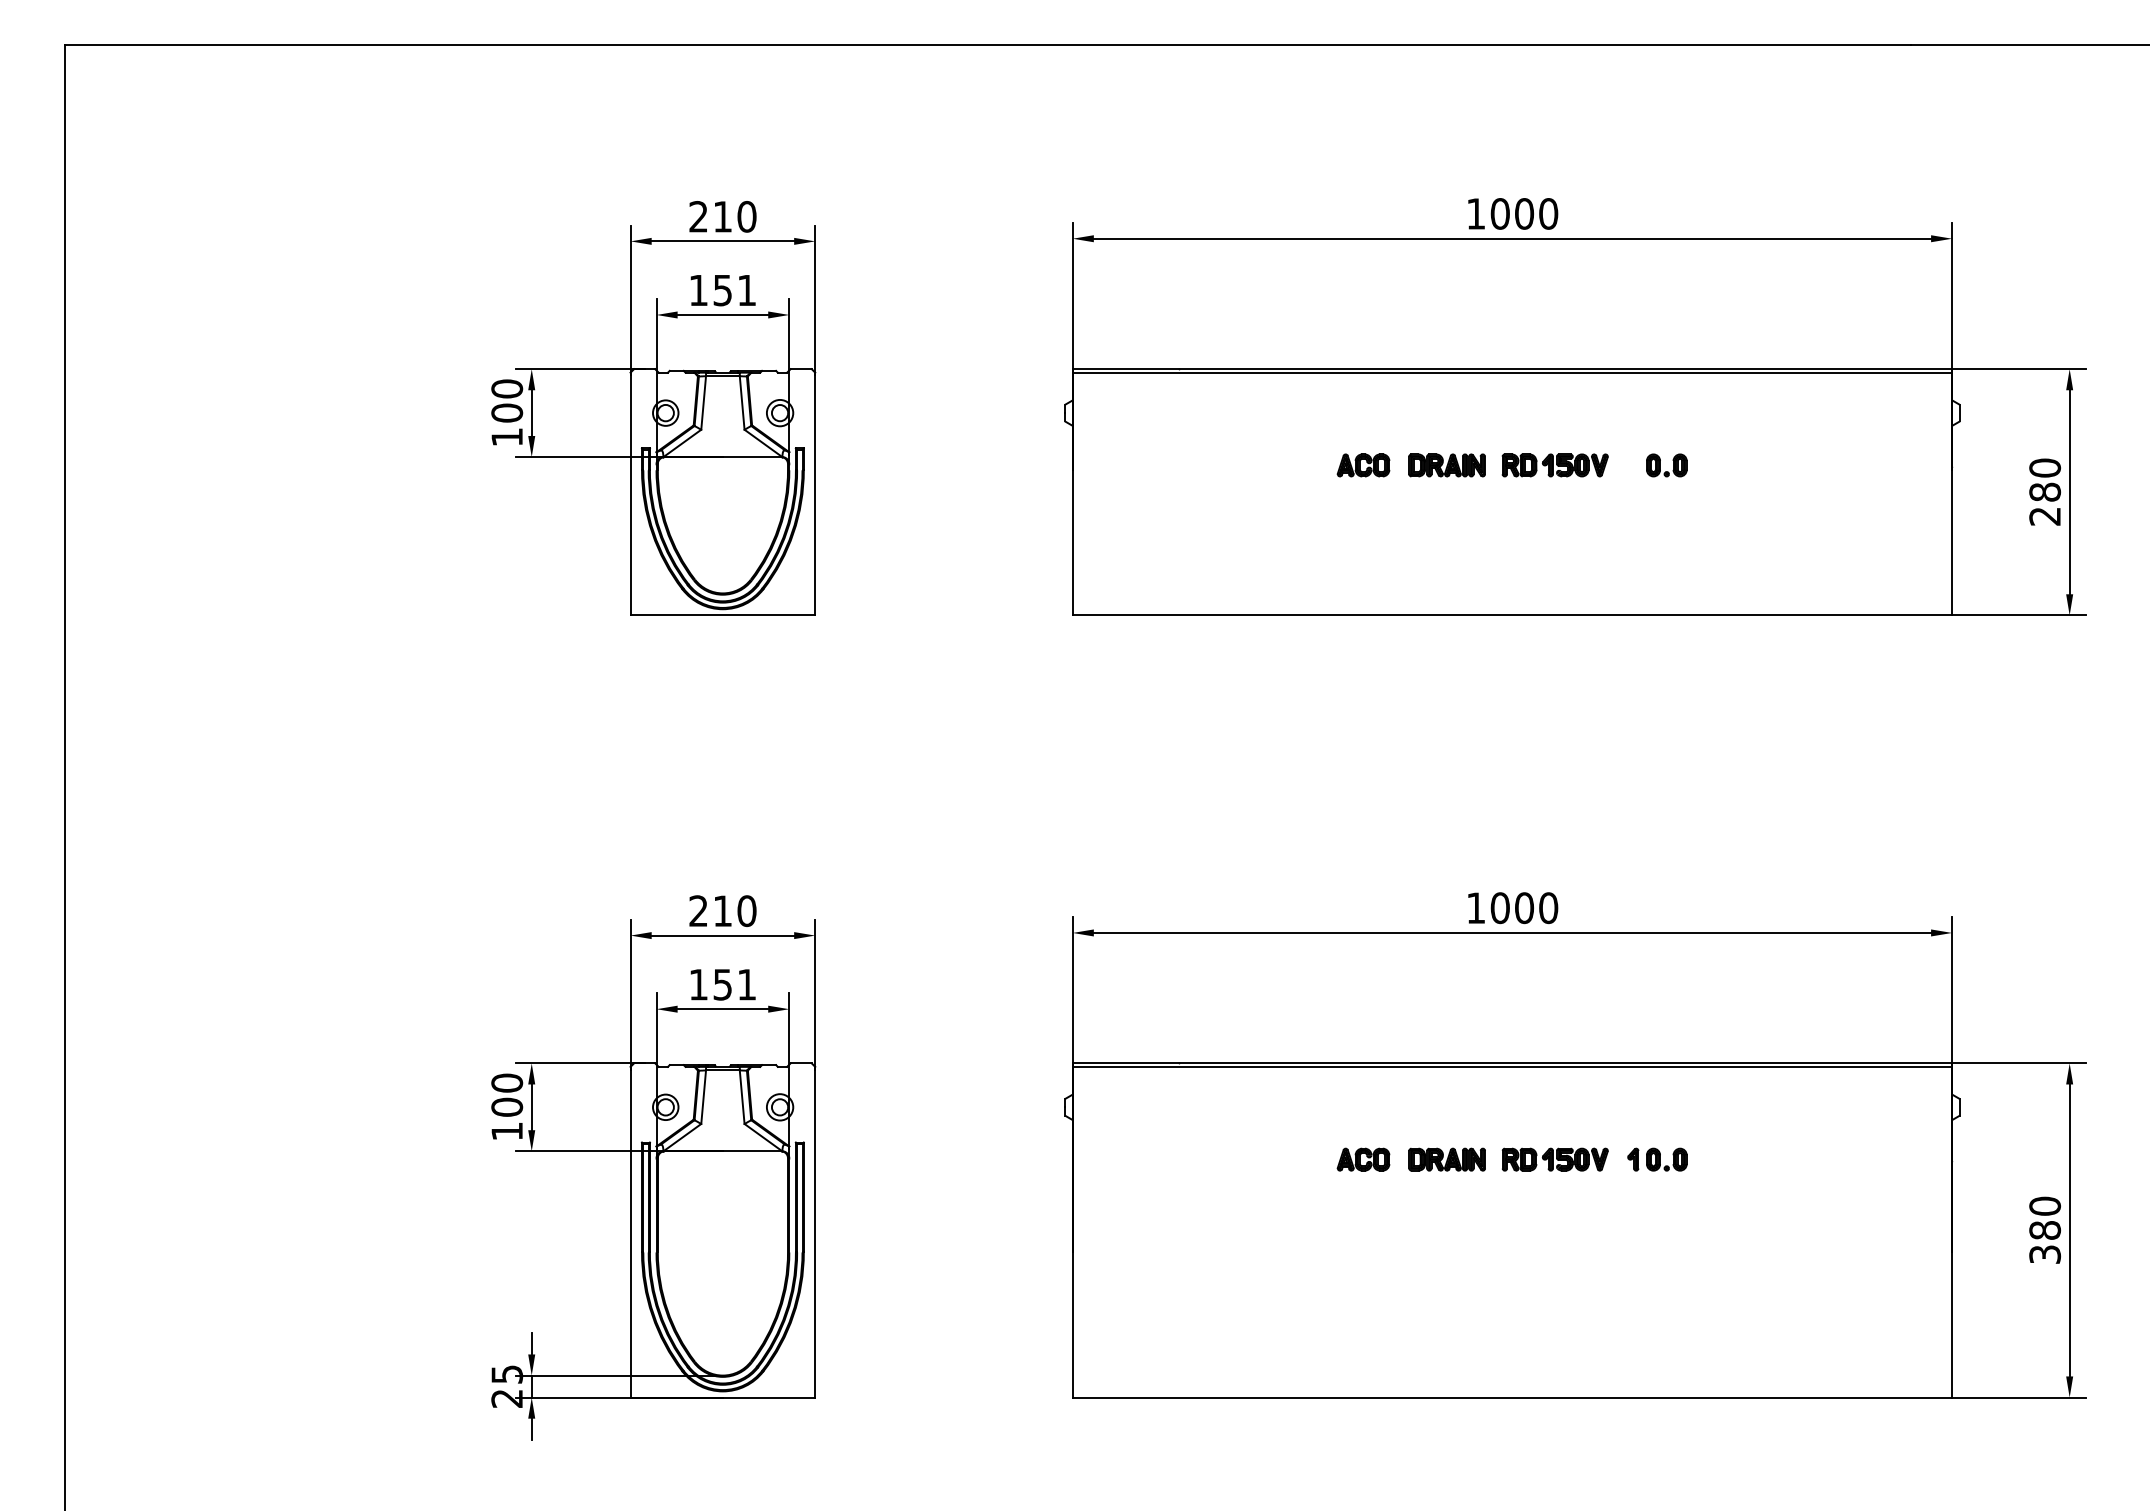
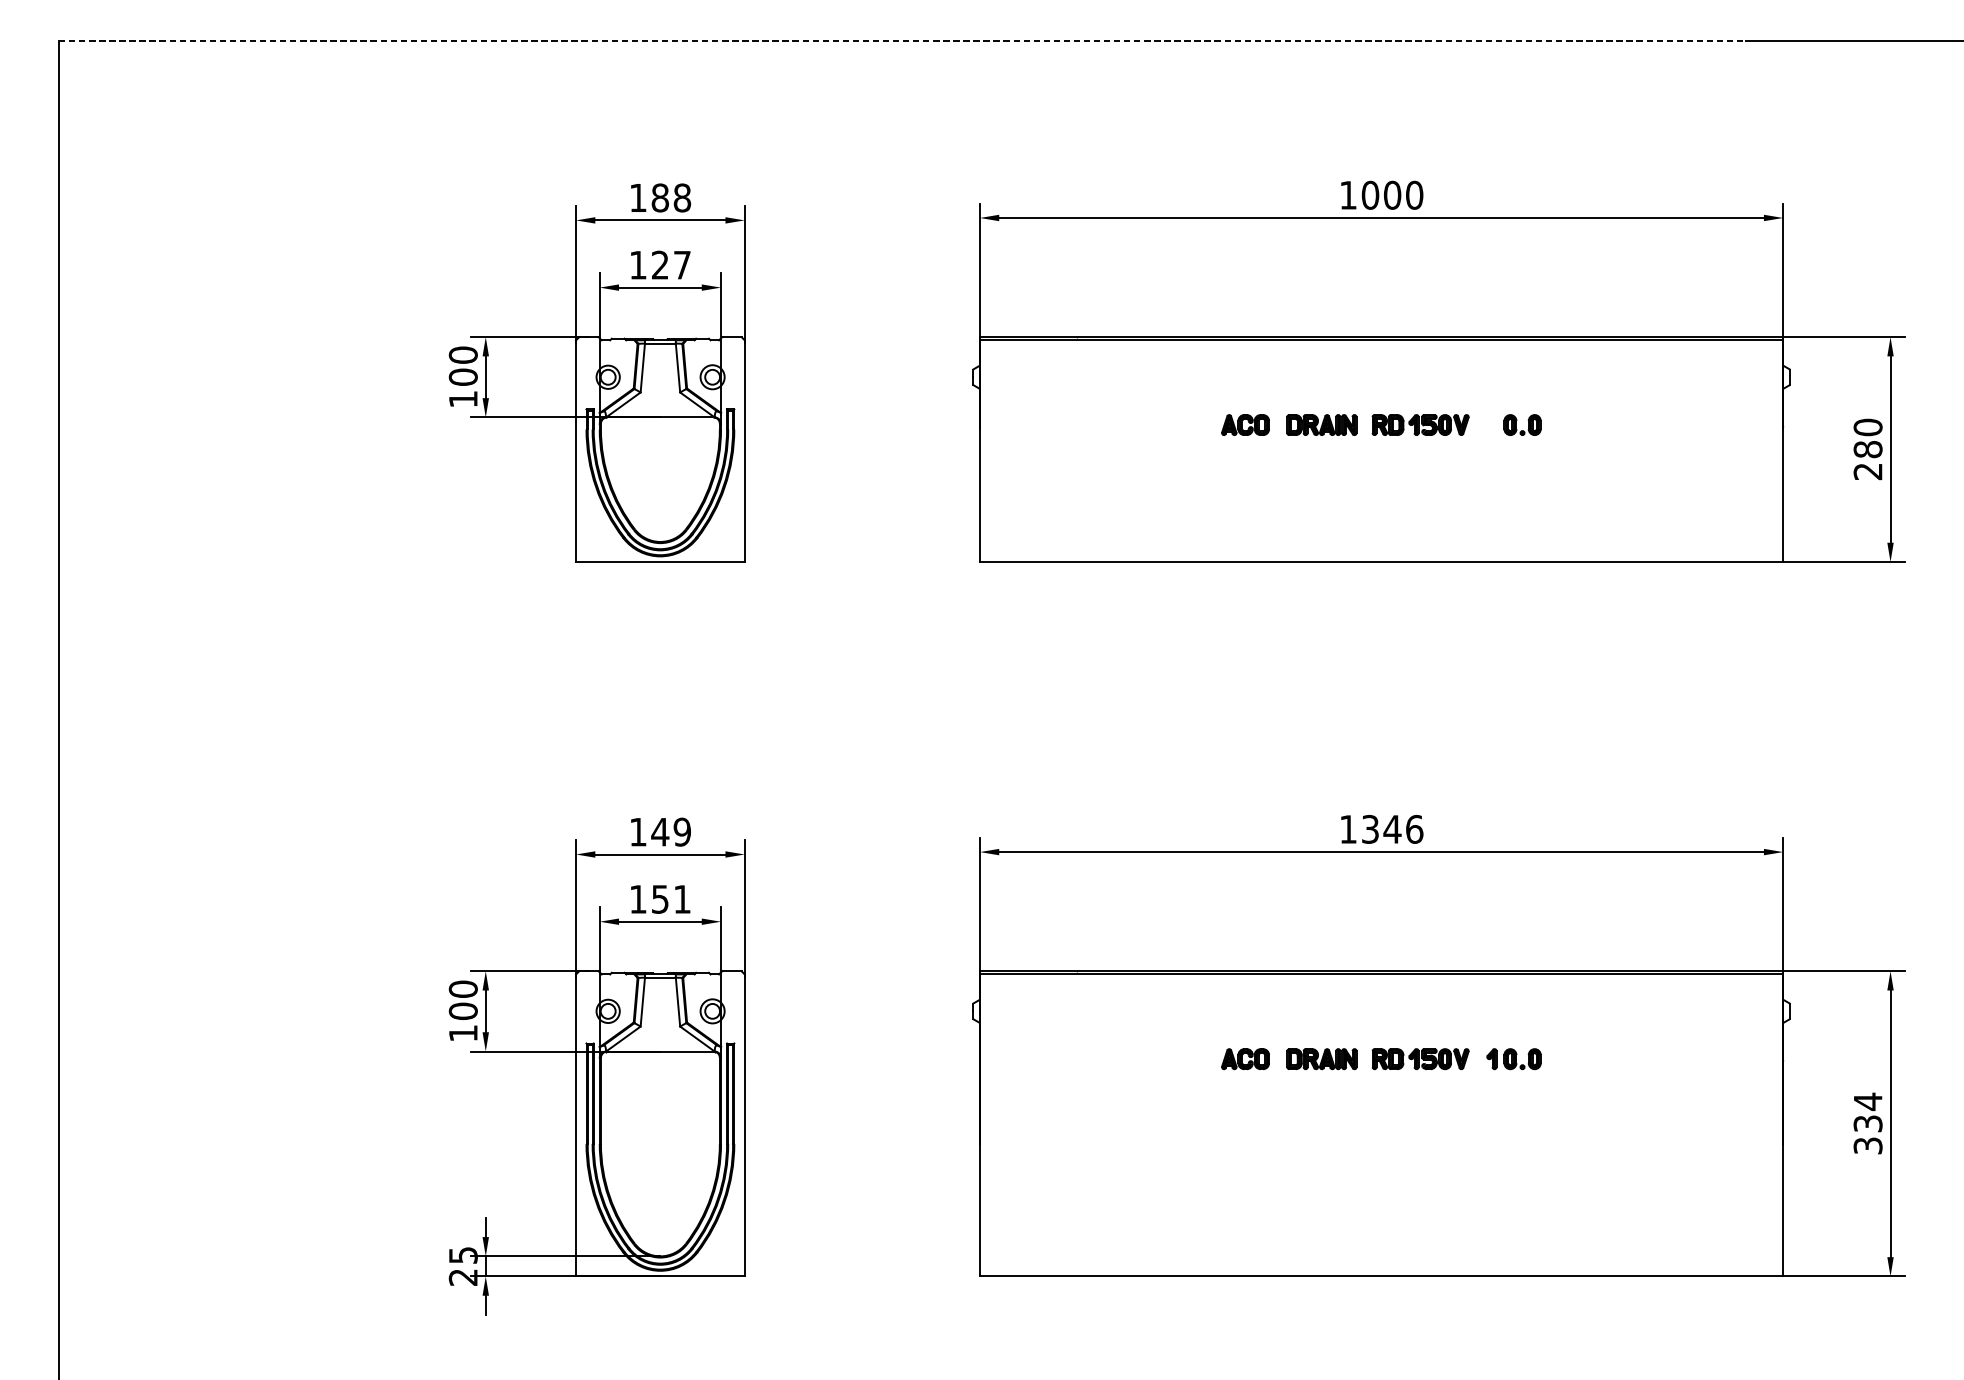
line: (988, 45) -> (902, 41), solid -> dashed
text: (722, 216) -> (660, 197), 210 -> 188
text: (734, 290) -> (670, 265), 151 -> 127
text: (1524, 908) -> (1392, 829), 1000 -> 1346
text: (722, 911) -> (660, 832), 210 -> 149
text: (2045, 1217) -> (1868, 1111), 380 -> 334

